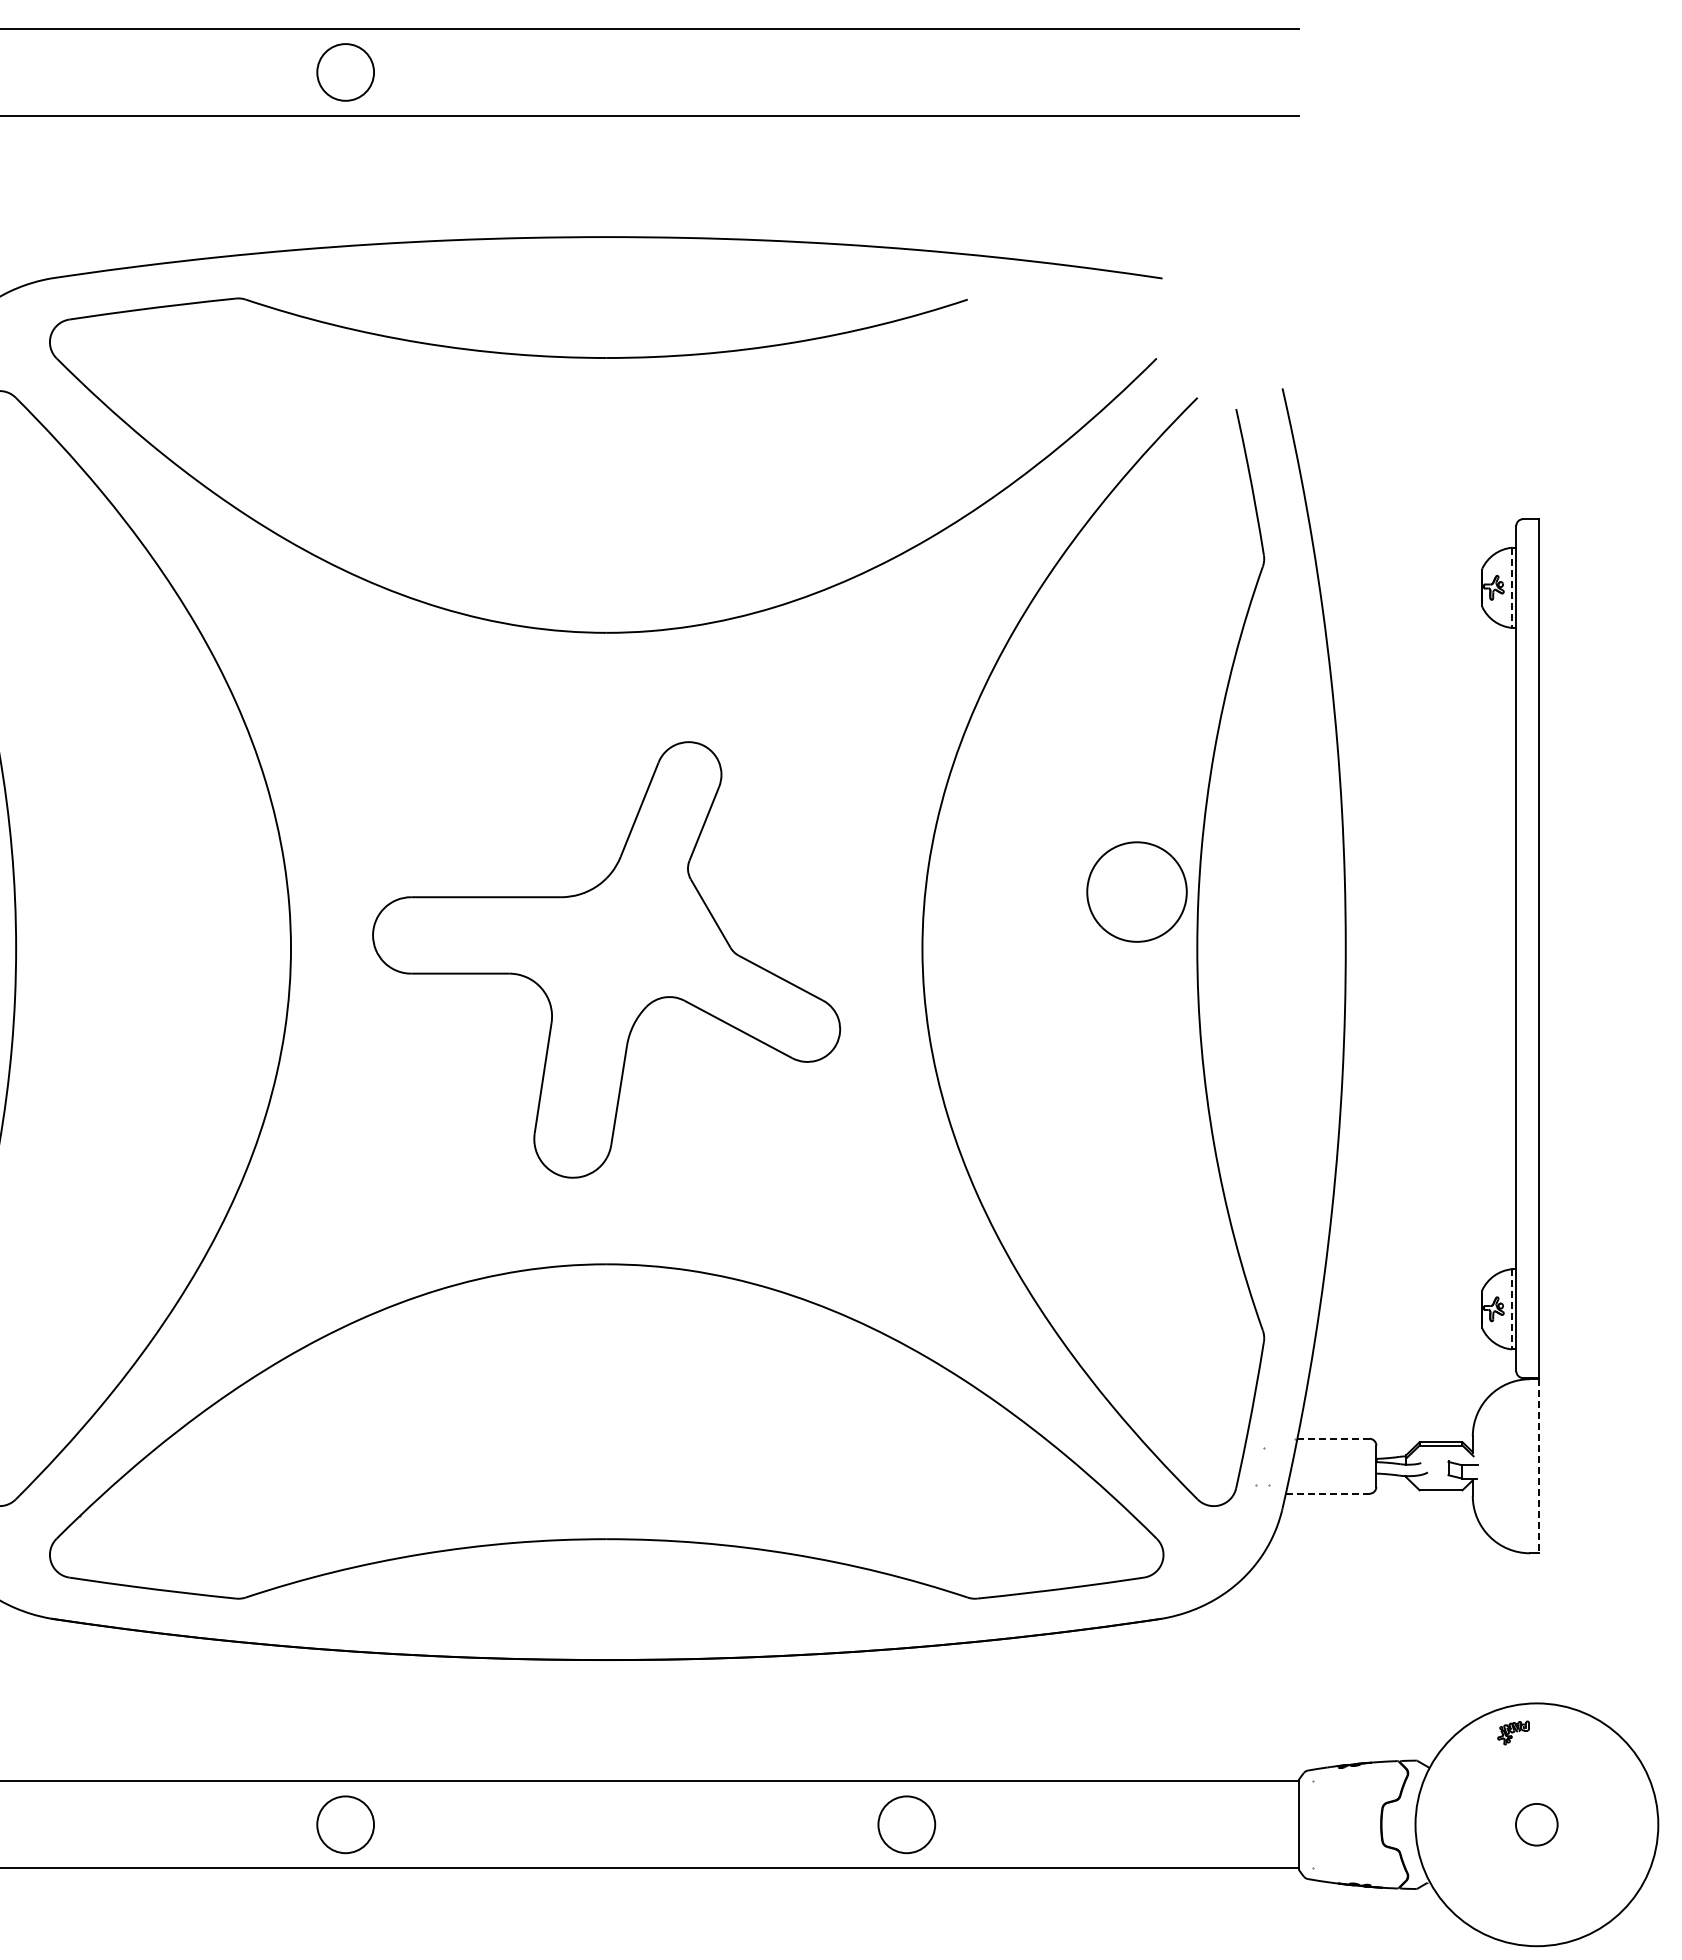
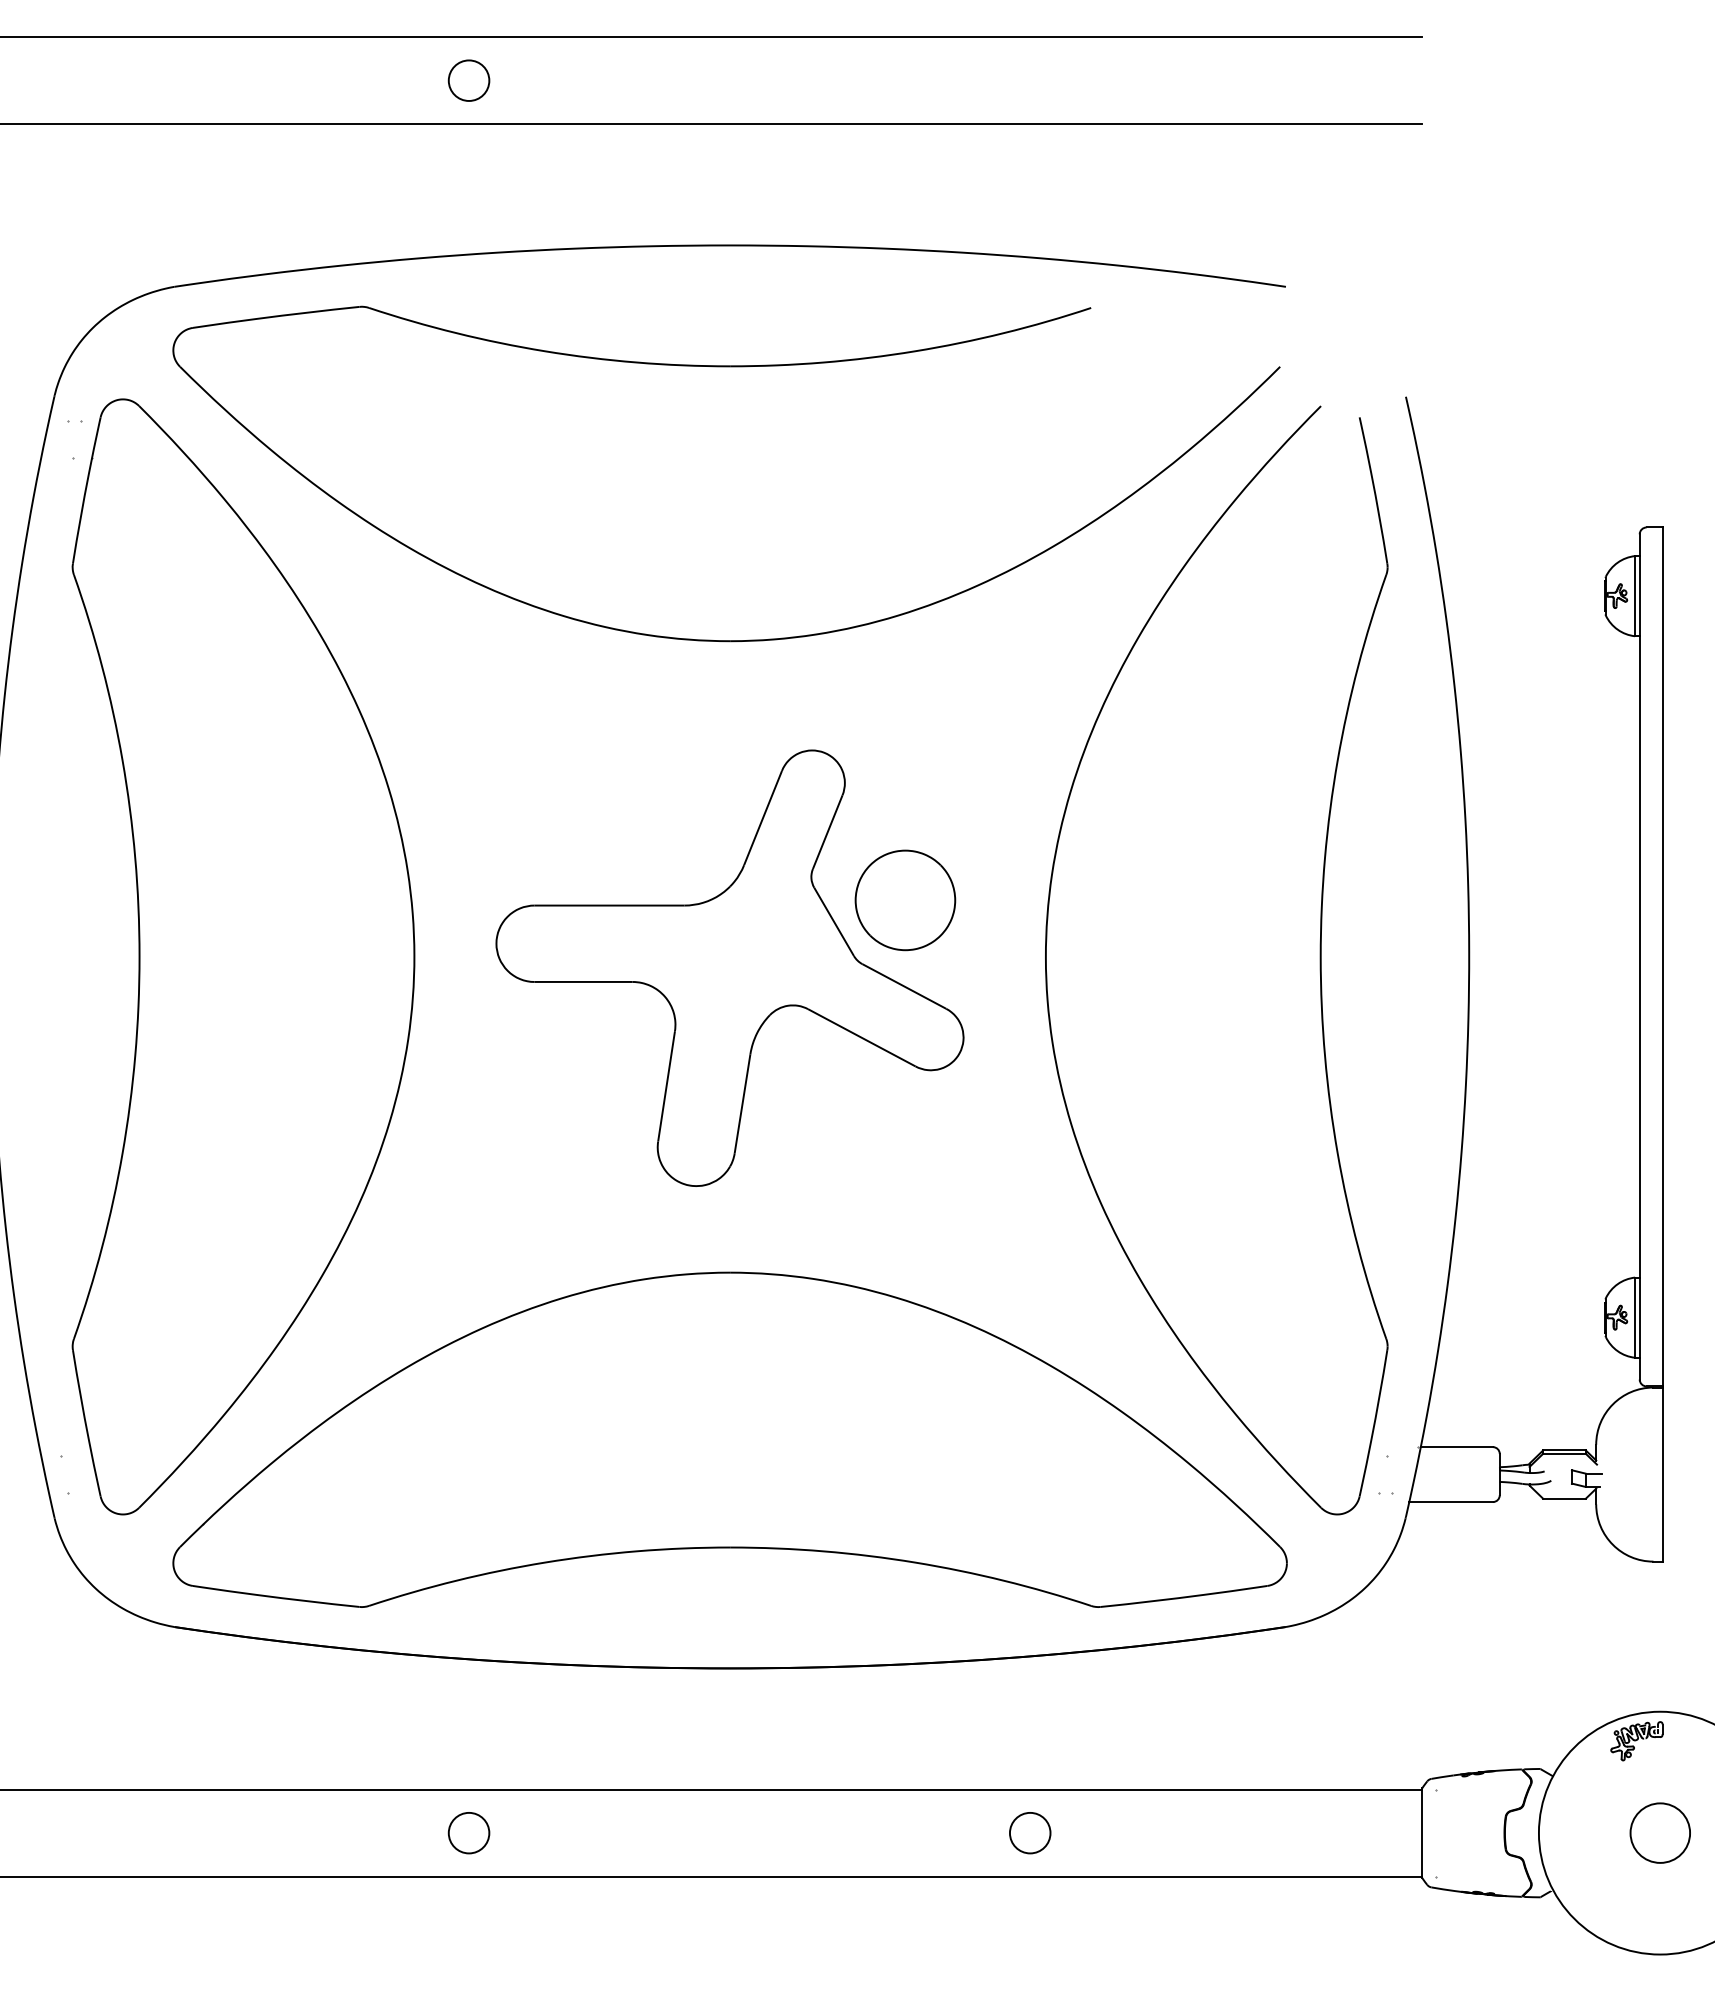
circle: (345, 72) -> (468, 80), size x0.71
line: (1512, 588) -> (1635, 596), dashed -> solid
part: (1137, 892) -> (905, 900), moved
line: (1512, 1310) -> (1635, 1318), dashed -> solid
line: (1333, 1439) -> (1456, 1447), dashed -> solid
line: (1539, 1467) -> (1662, 1475), dashed -> solid
line: (1328, 1494) -> (1451, 1502), dashed -> solid
part: (1513, 1733) -> (1636, 1741), size x1.67
circle: (345, 1824) -> (468, 1832), size x0.71
circle: (906, 1824) -> (1029, 1832), size x0.71
circle: (1536, 1824) -> (1659, 1832), size x1.43

